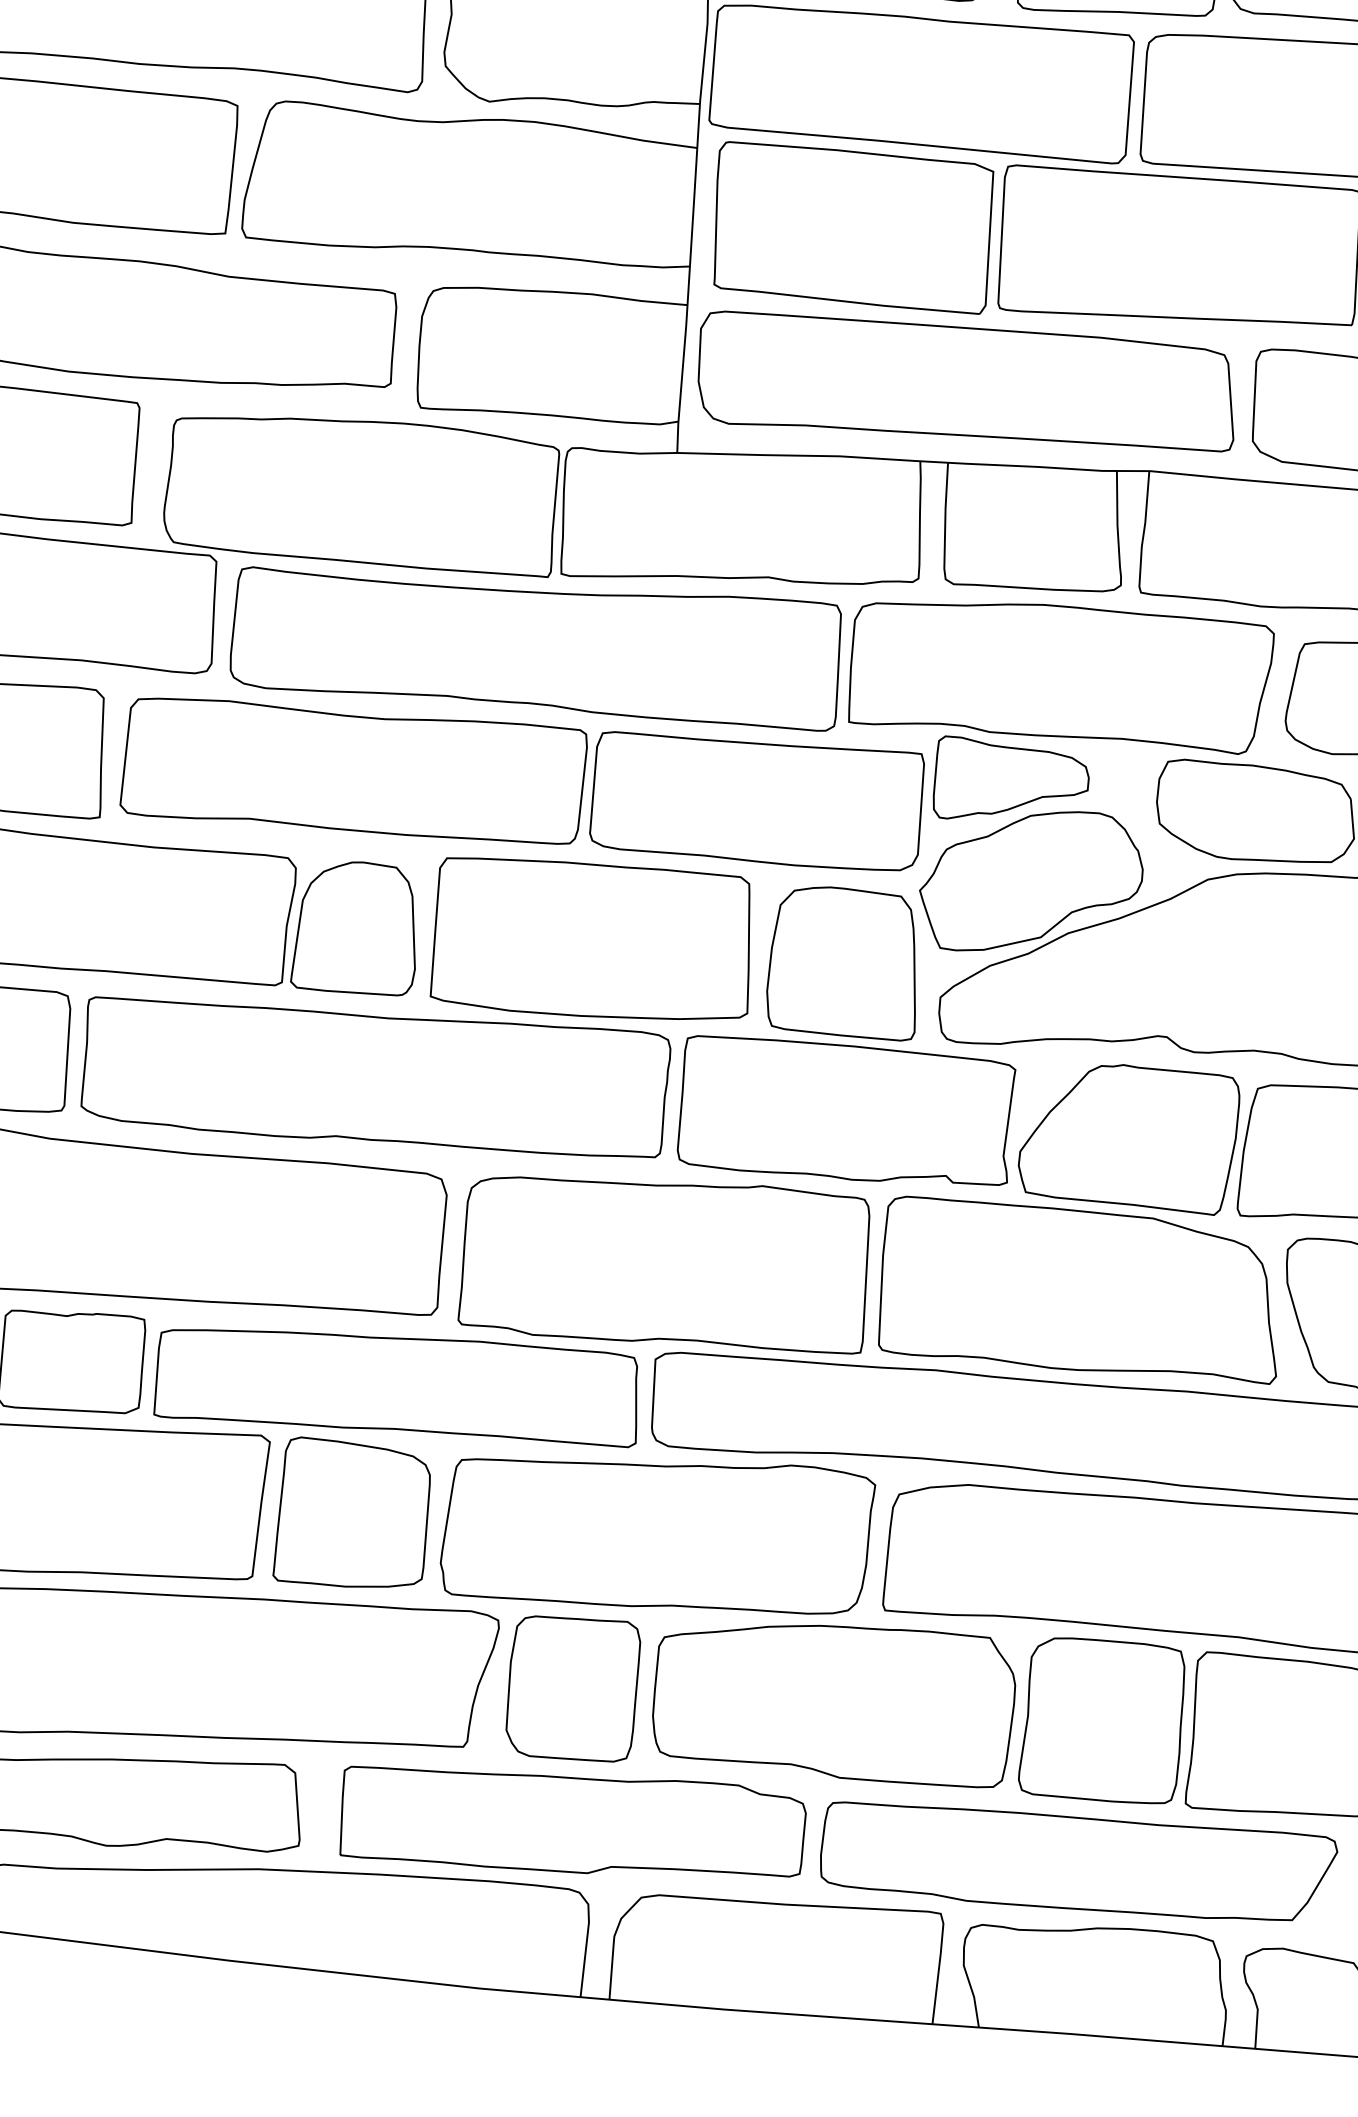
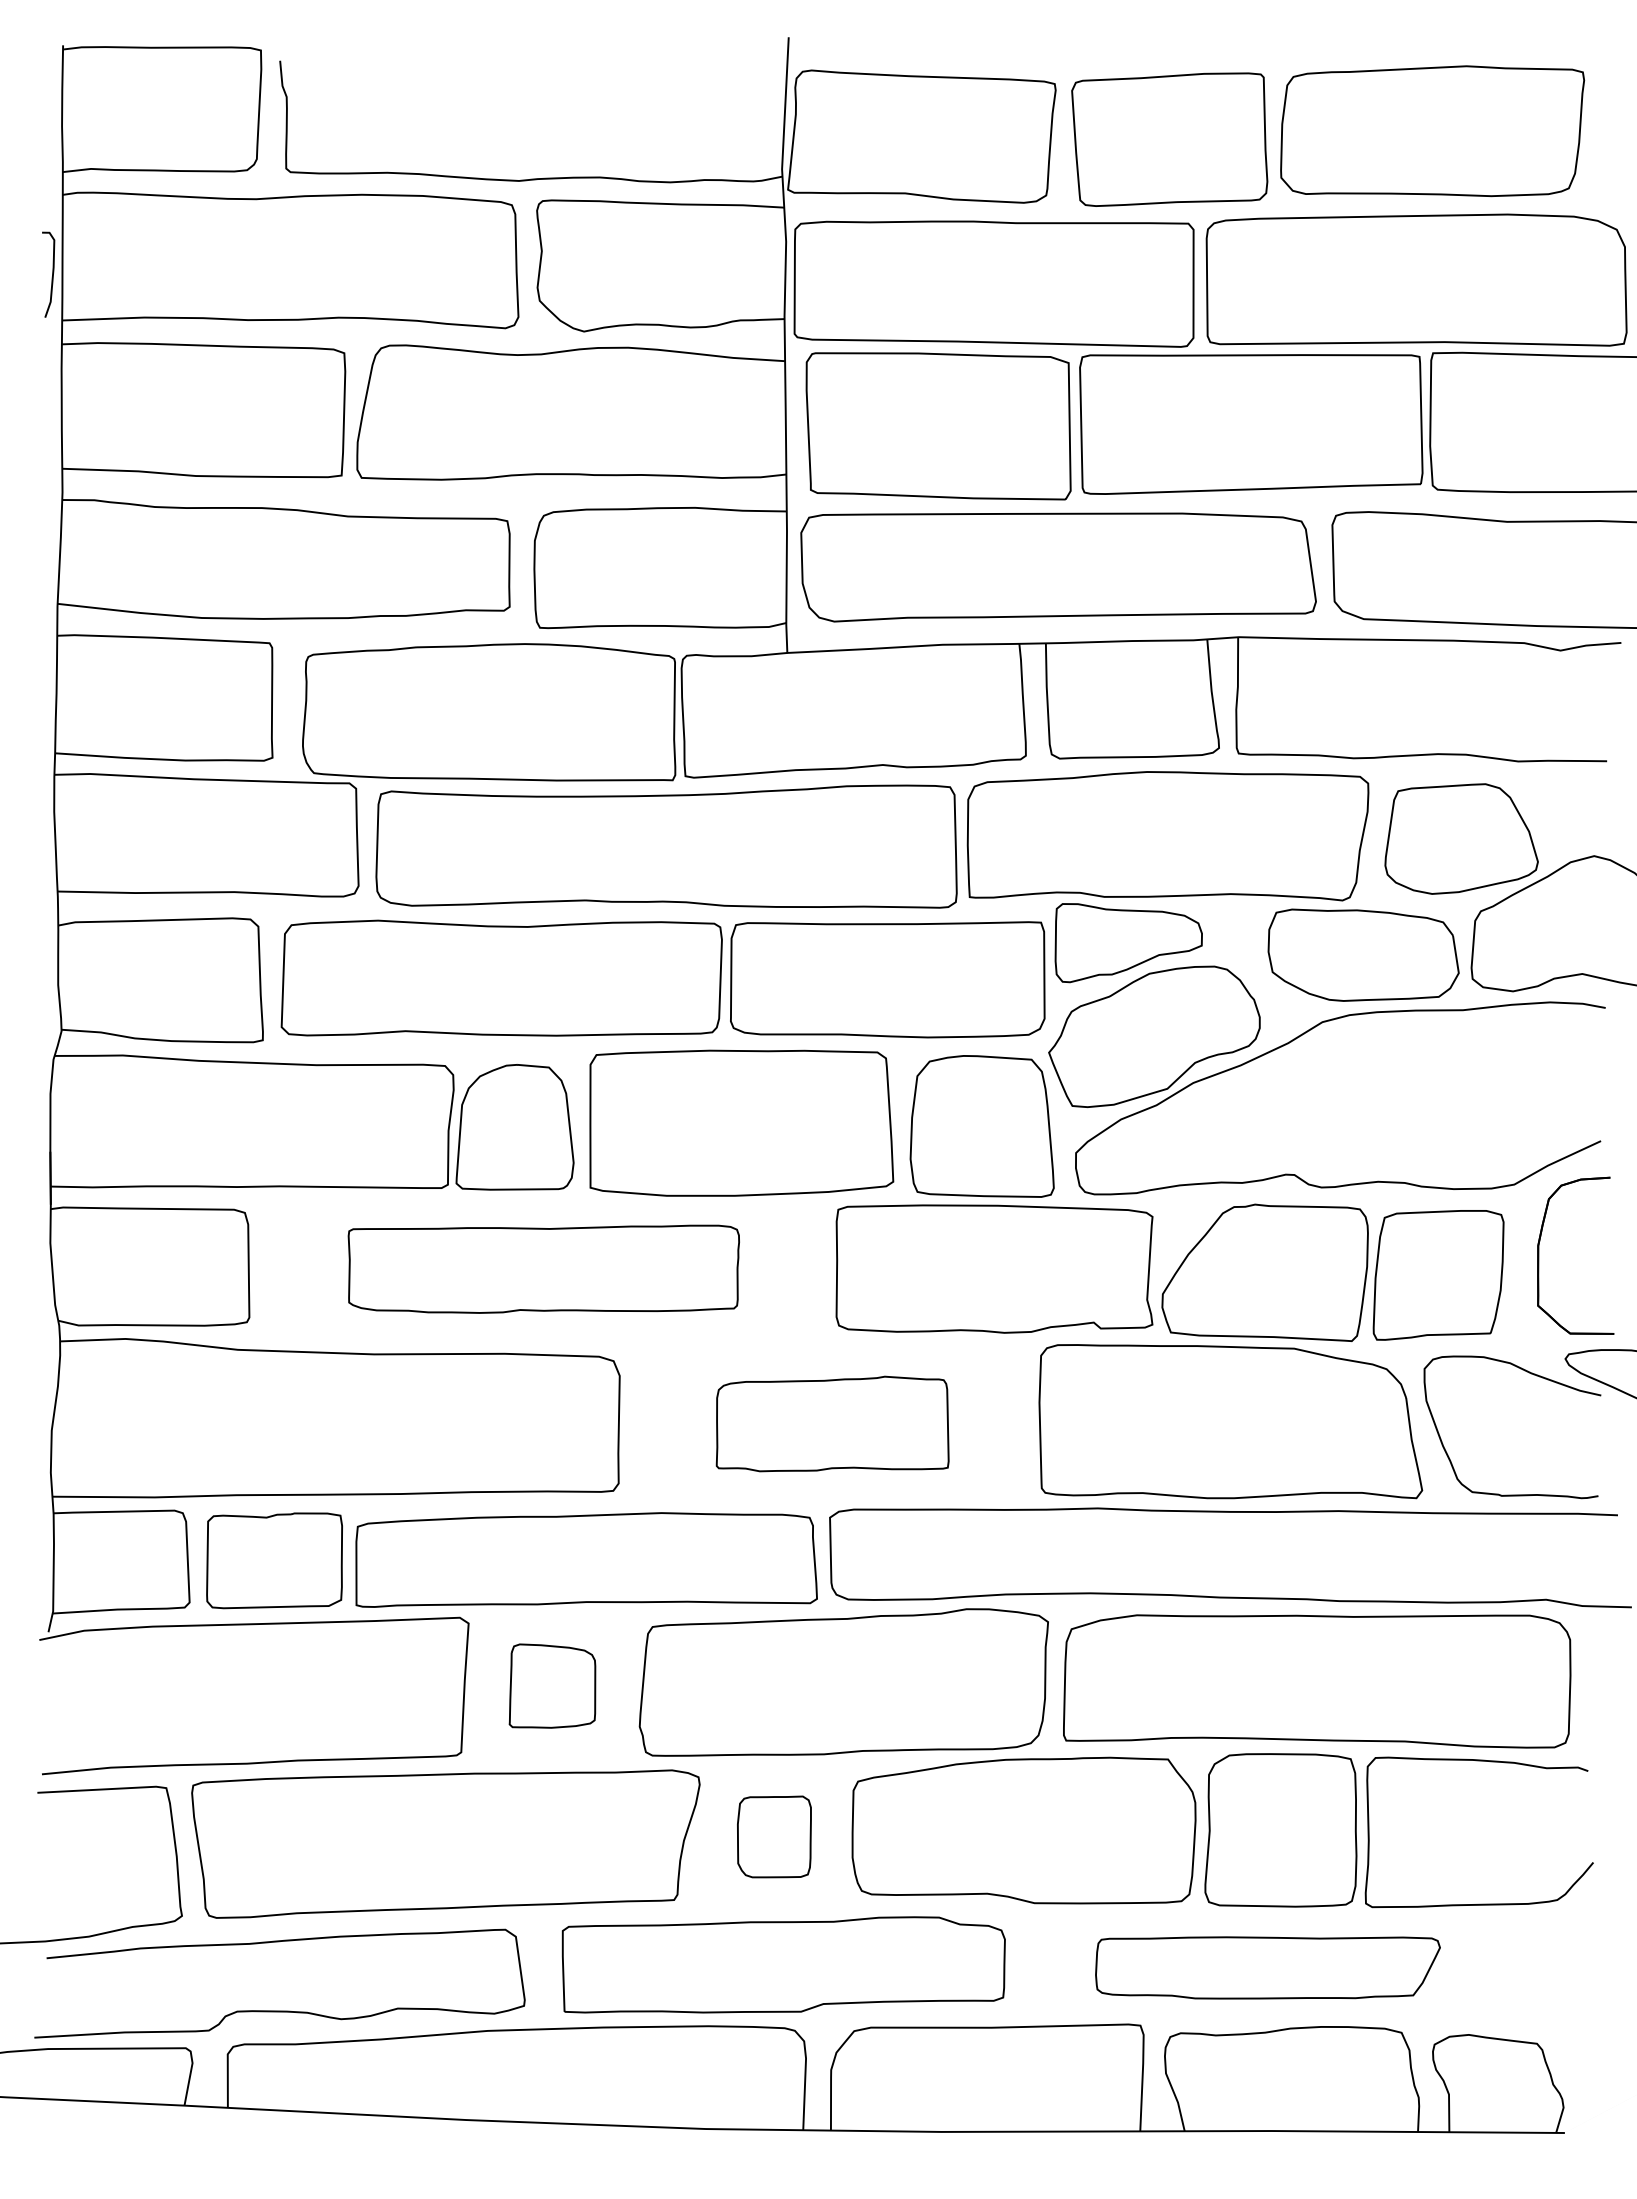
part: (375, 1078) -> (543, 1269), size x0.7
part: (665, 1261) -> (832, 1423), size x0.6
part: (352, 1513) -> (552, 1685), size x0.6
part: (573, 1688) -> (774, 1836), size x0.6
part: (1077, 1862) -> (1267, 1967), size x0.7

